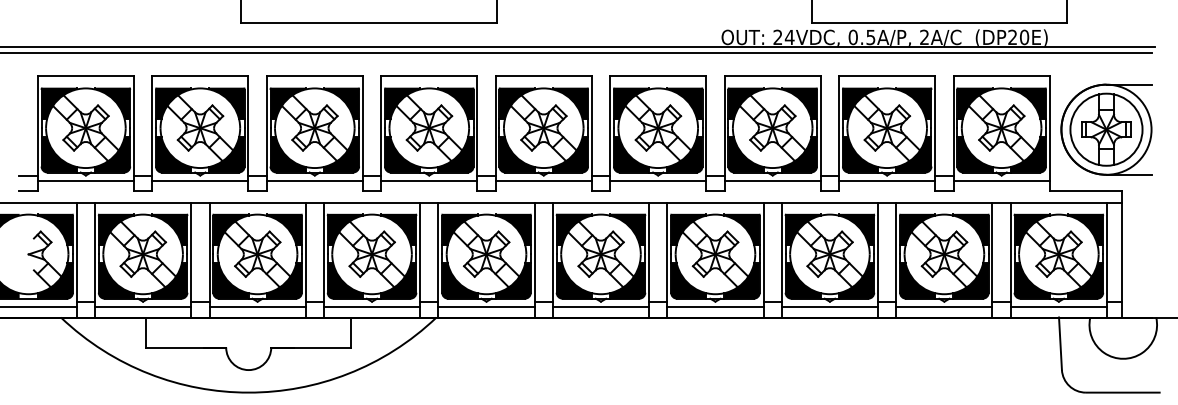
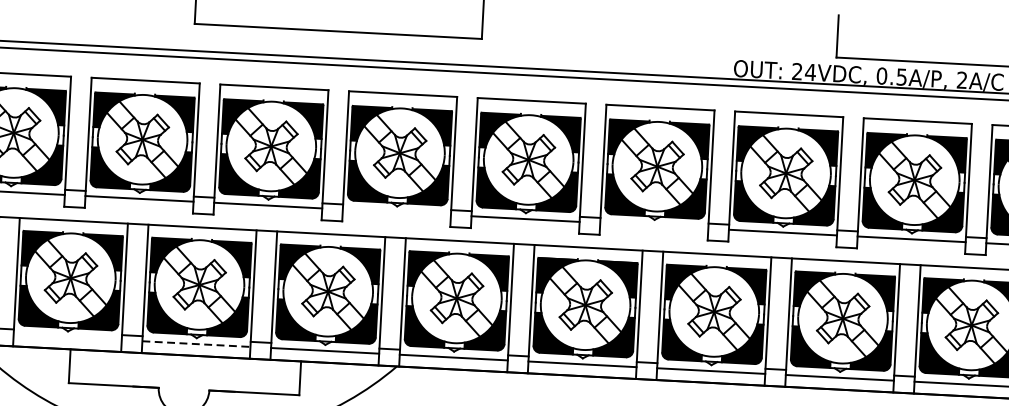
line: (429, 180) -> (397, 212), removed
line: (658, 180) -> (654, 225), removed
line: (143, 307) -> (68, 337), removed
line: (258, 307) -> (197, 344), solid -> dashed

